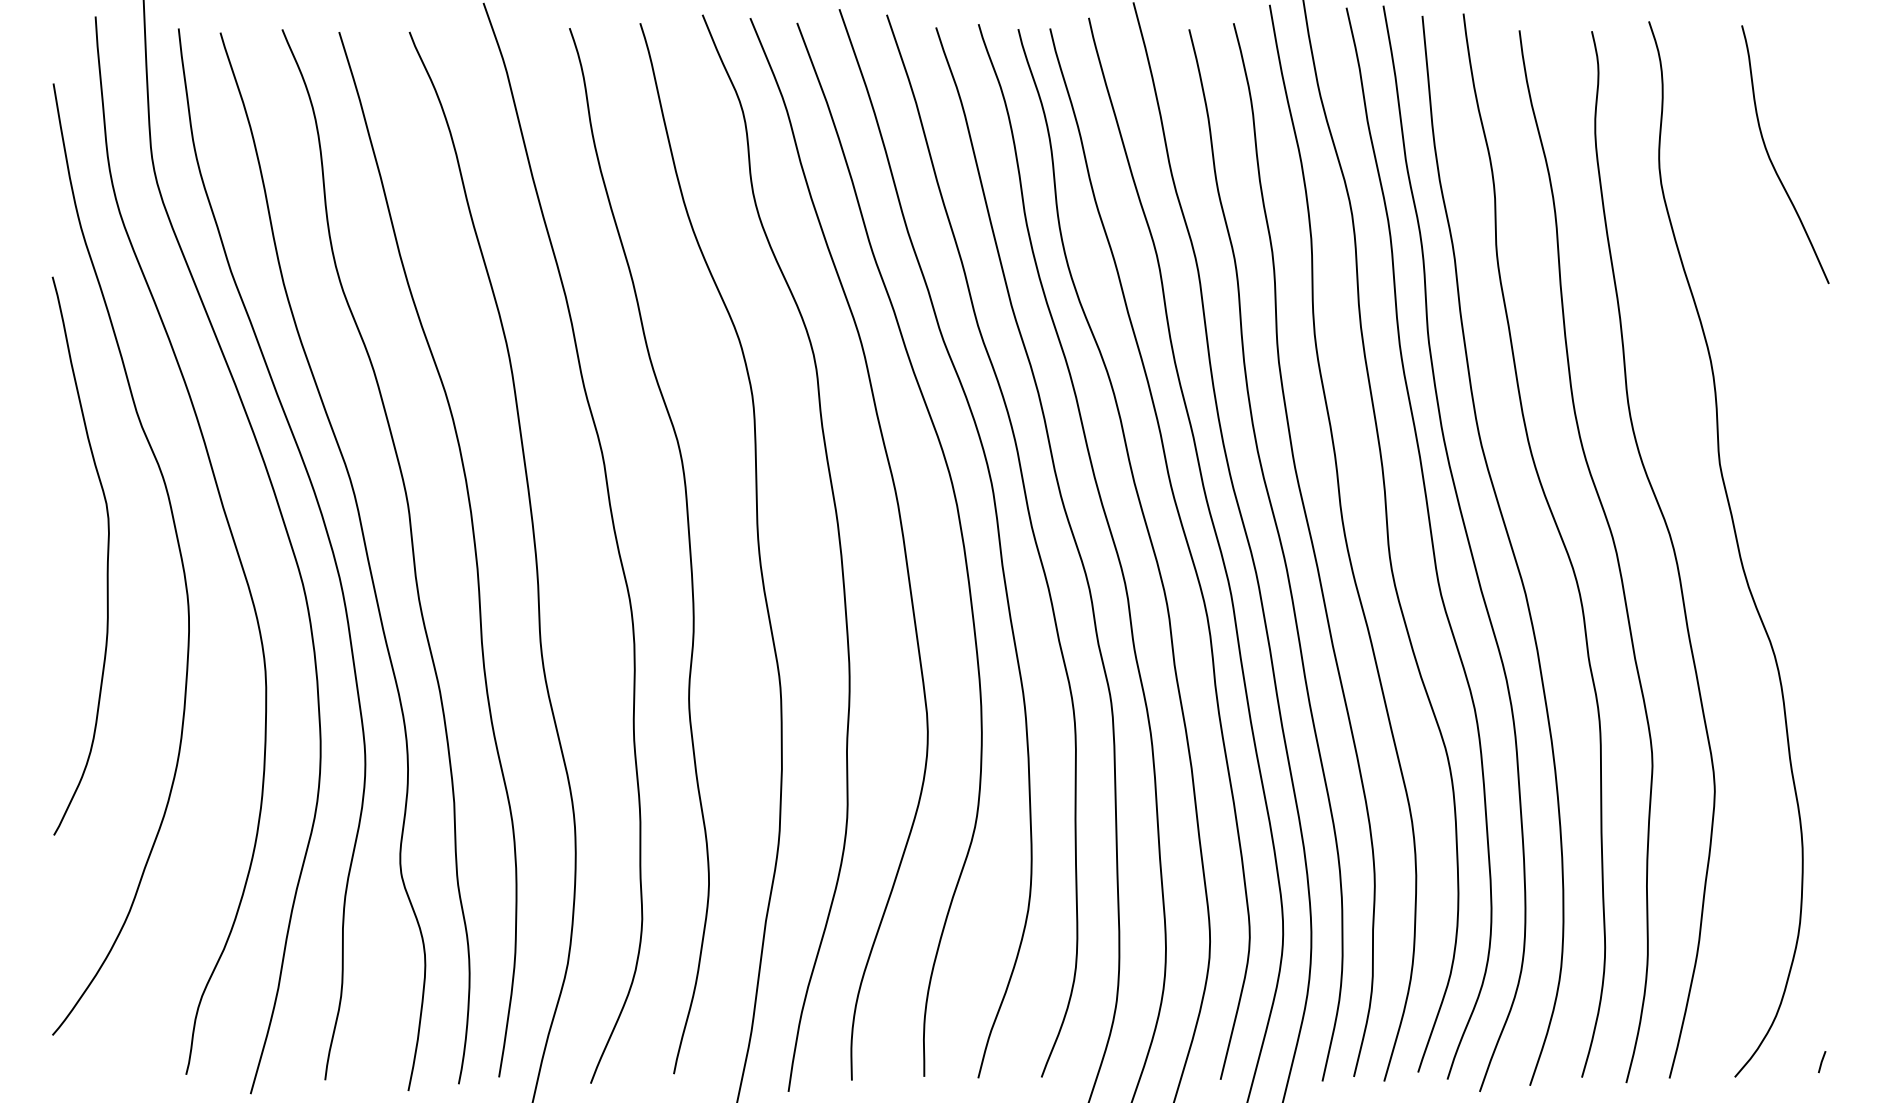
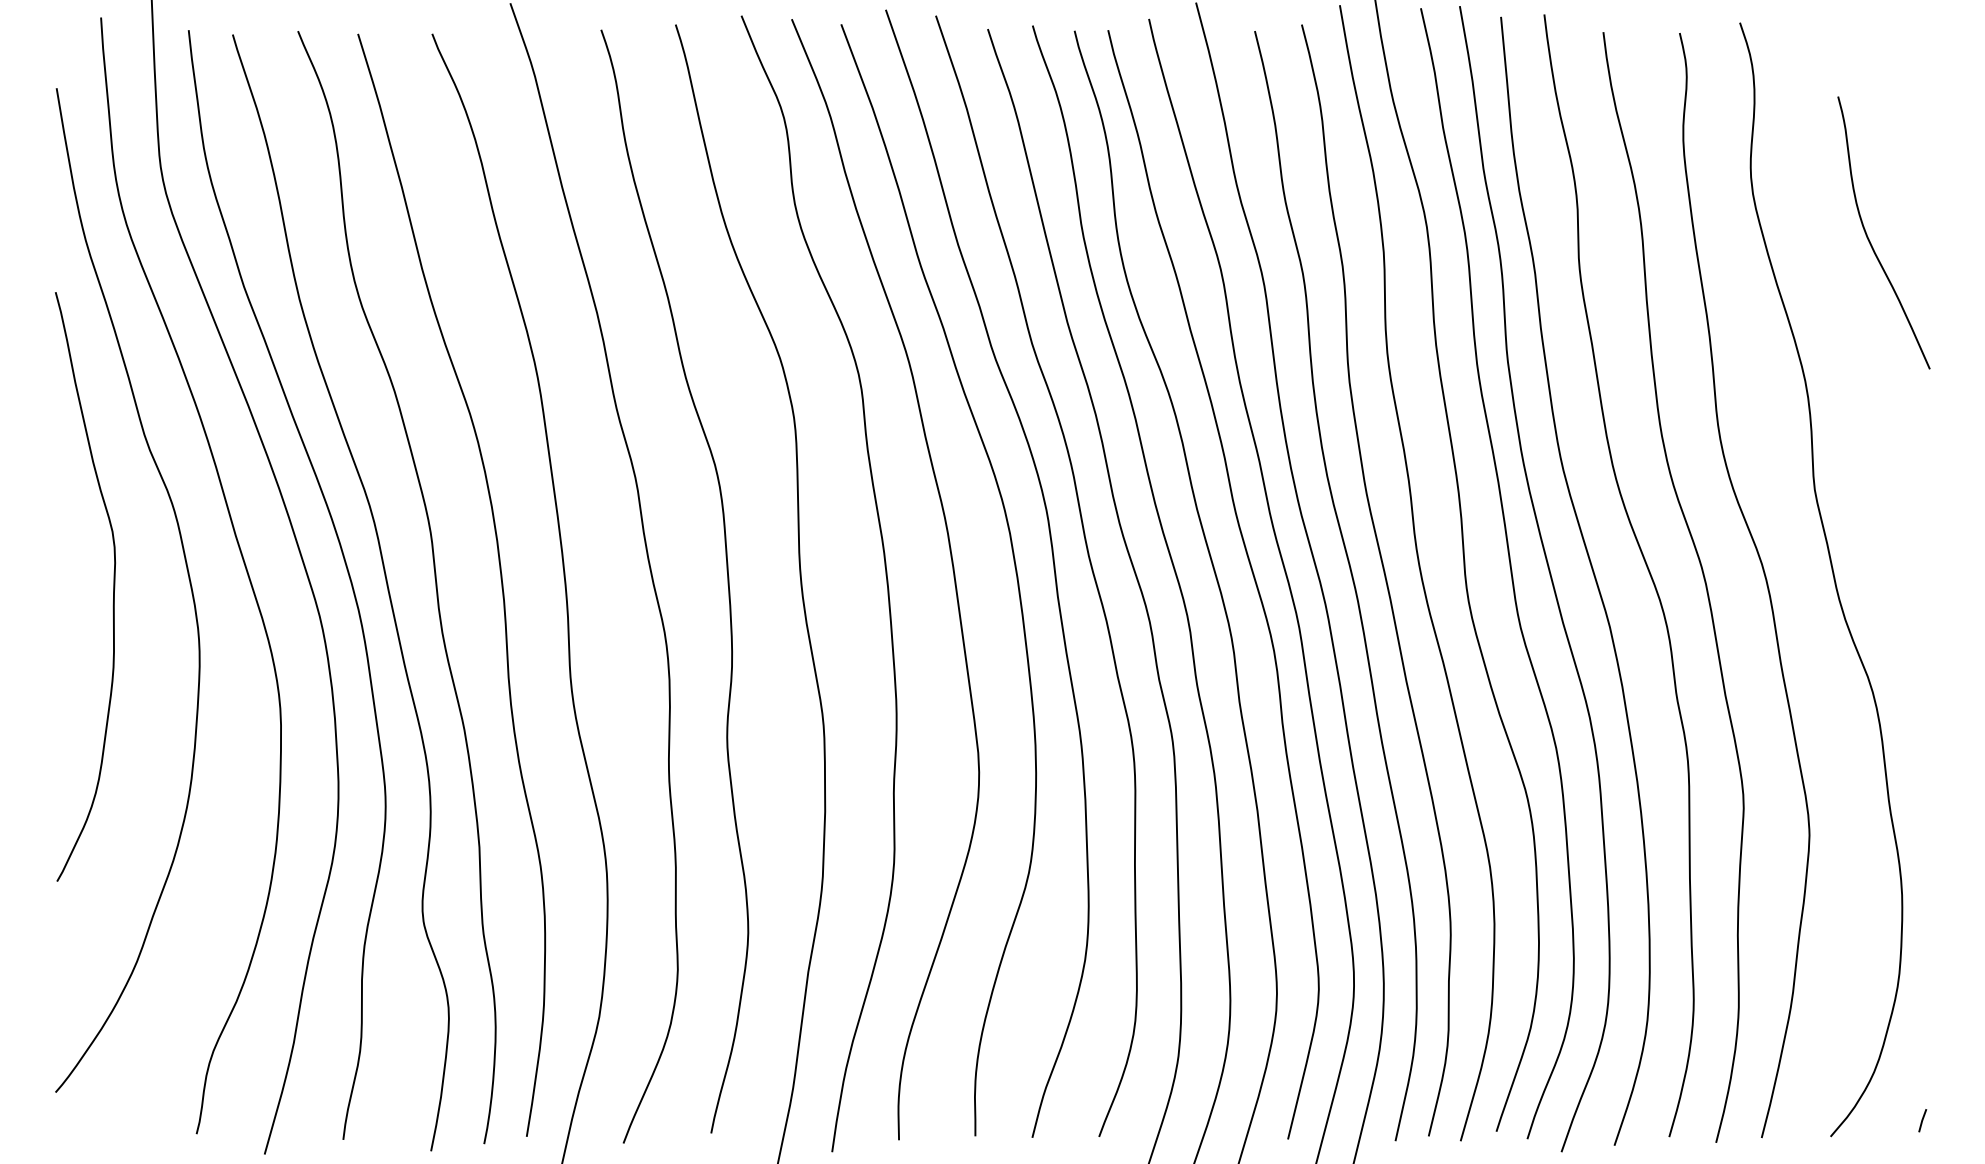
curve: (1771, 159) -> (1869, 238), moved

